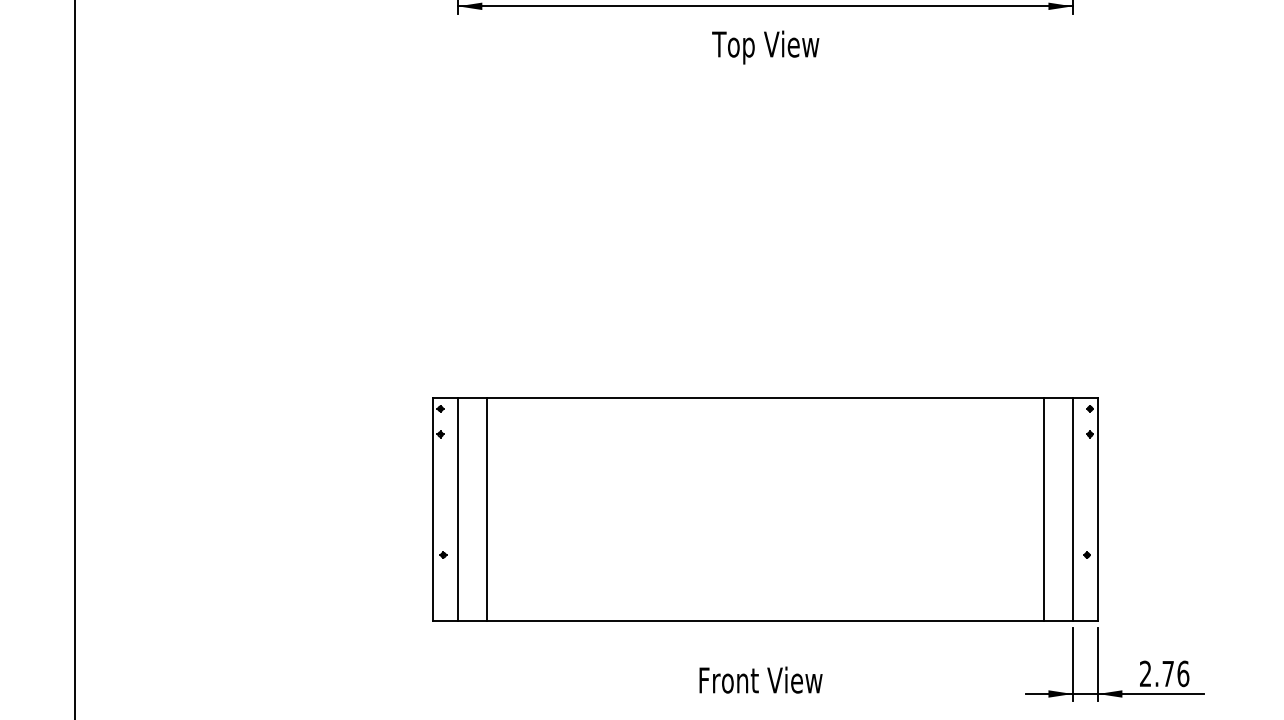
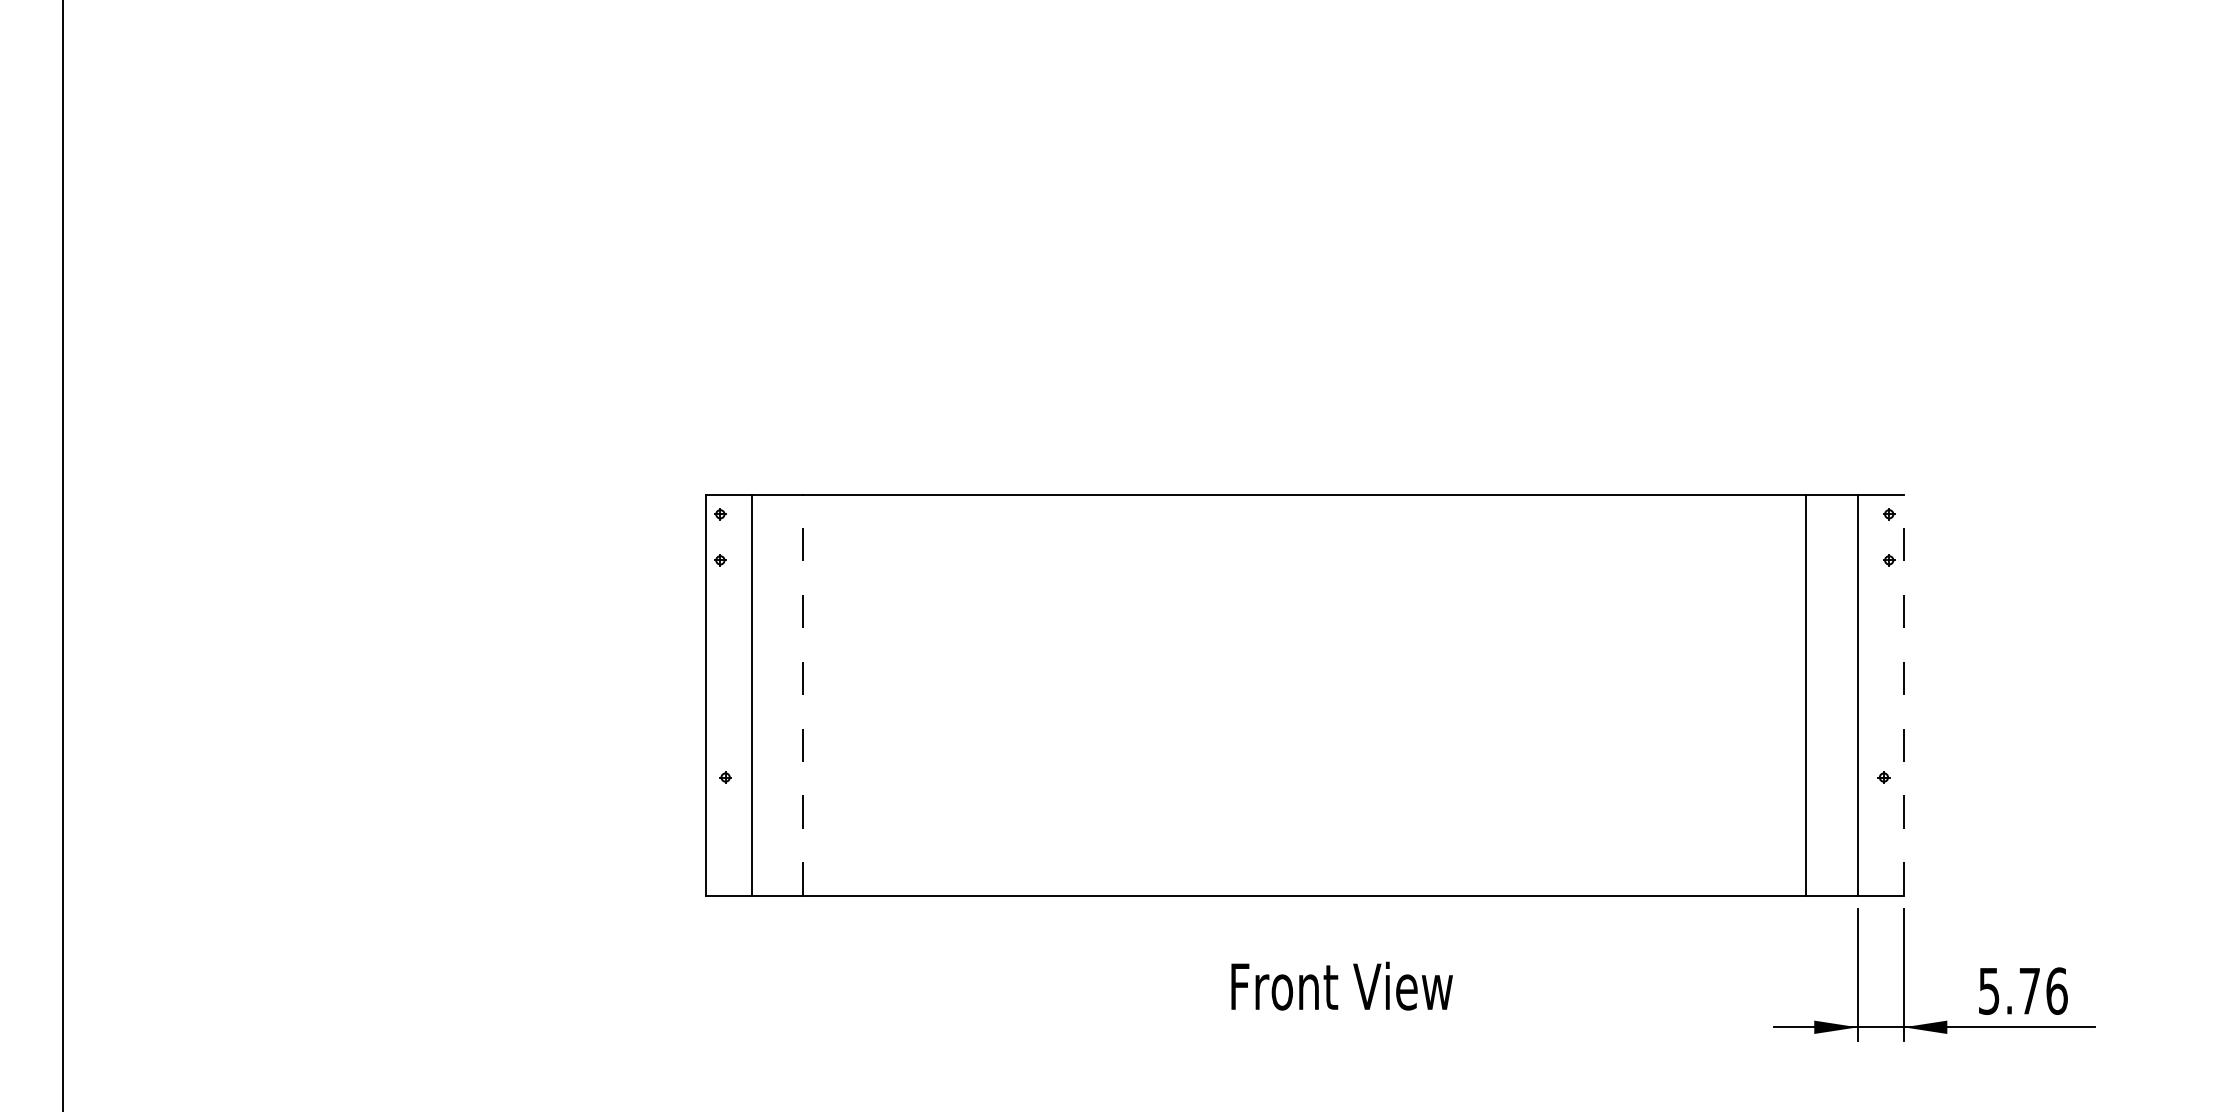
line: (486, 508) -> (803, 693), solid -> dashed
line: (1098, 508) -> (1904, 693), solid -> dashed
text: (1145, 673) -> (1988, 990), 2.76 -> 5.76
text: (760, 679) -> (1341, 985), moved

